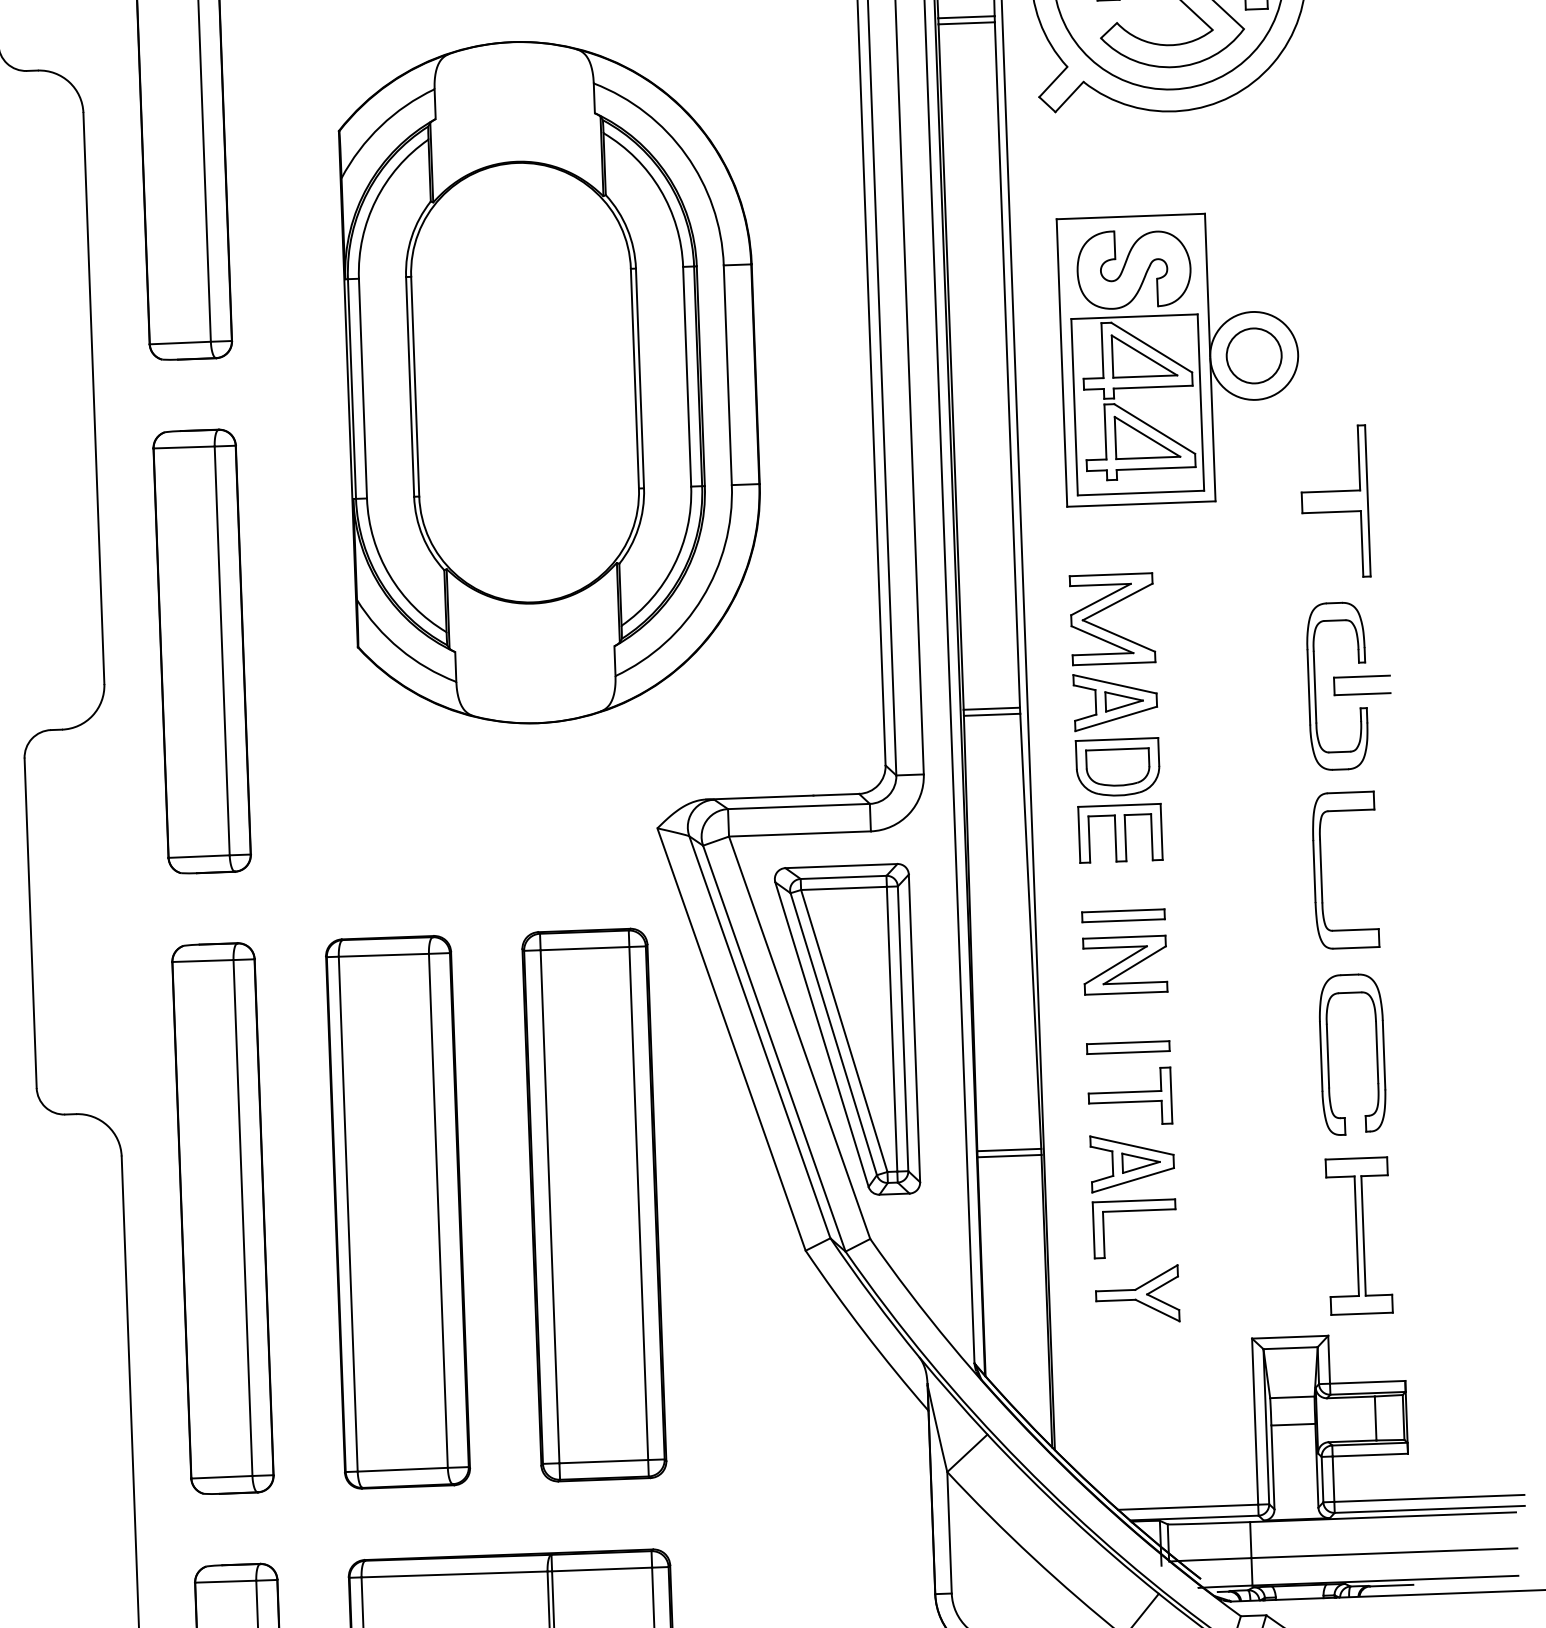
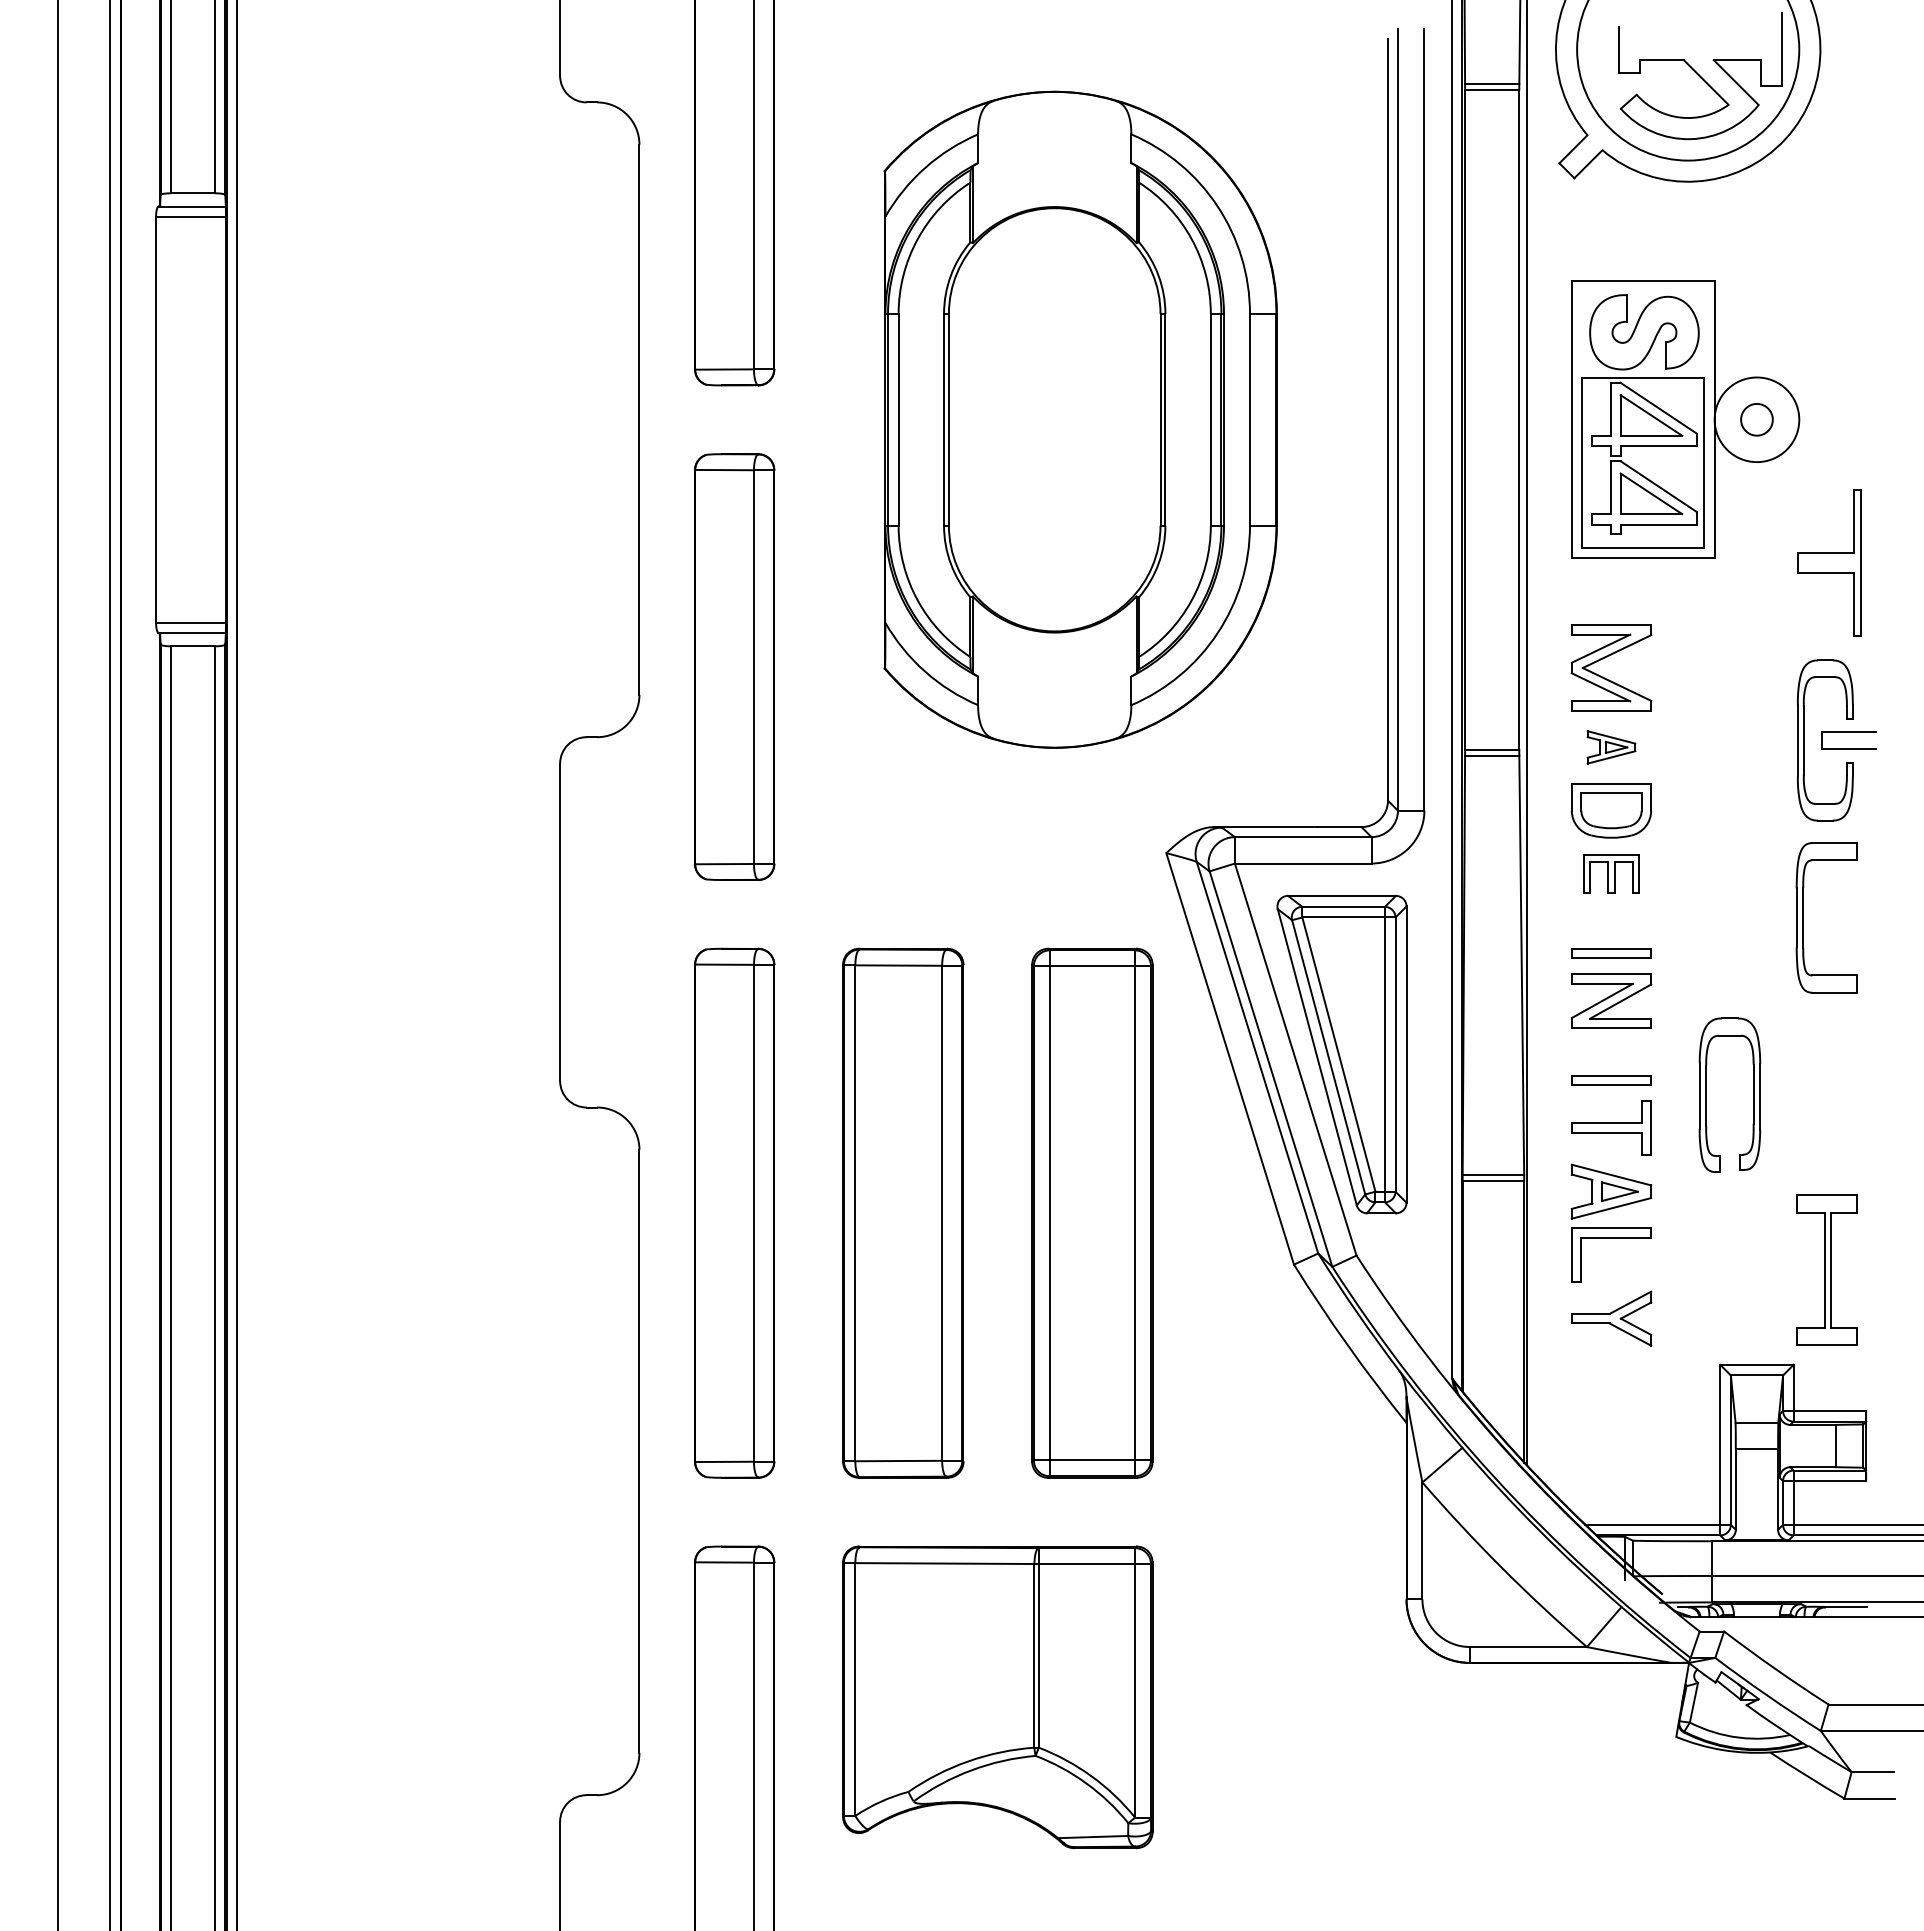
circle: (1253, 355) -> (1756, 419), size x0.6
part: (1115, 701) -> (1611, 747), size x0.6
part: (1120, 832) -> (1611, 873), size x0.7
part: (1328, 1054) -> (1706, 1094), moved

